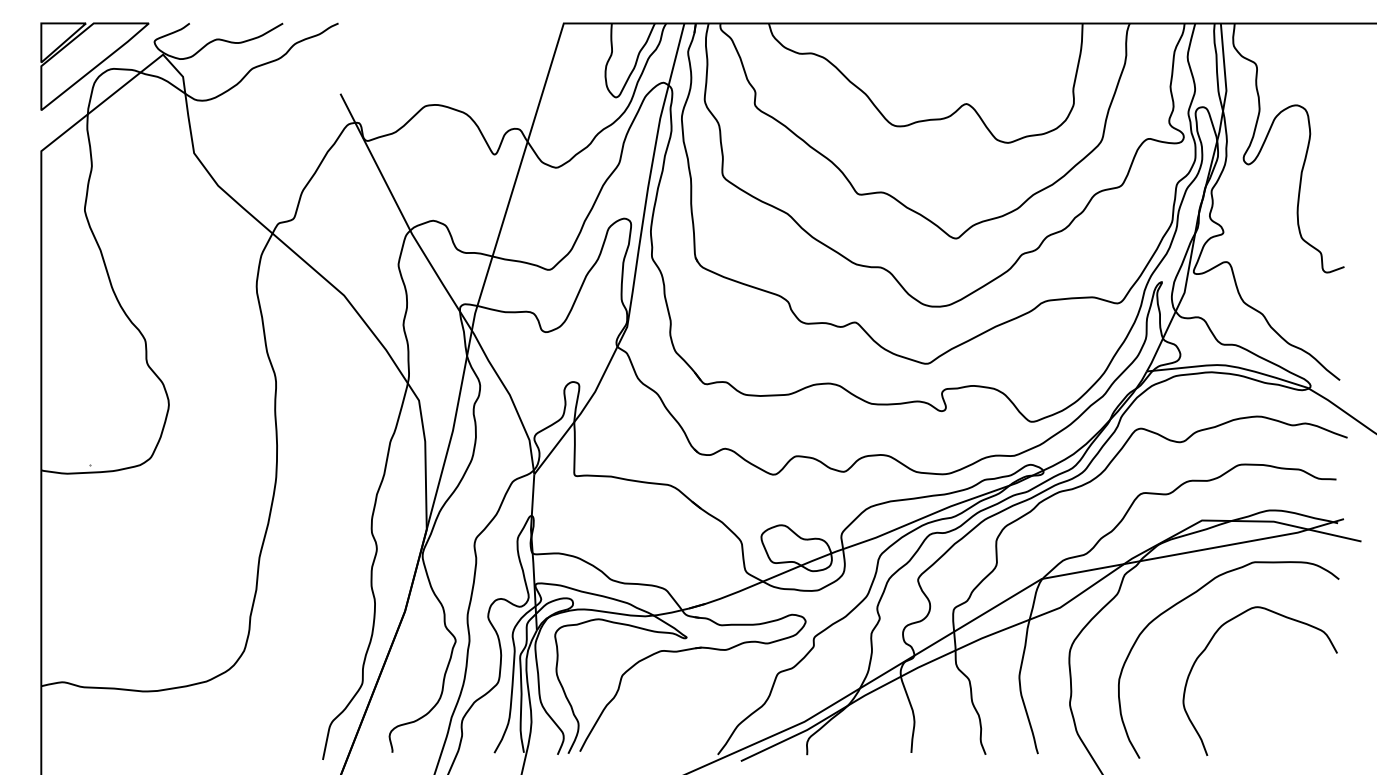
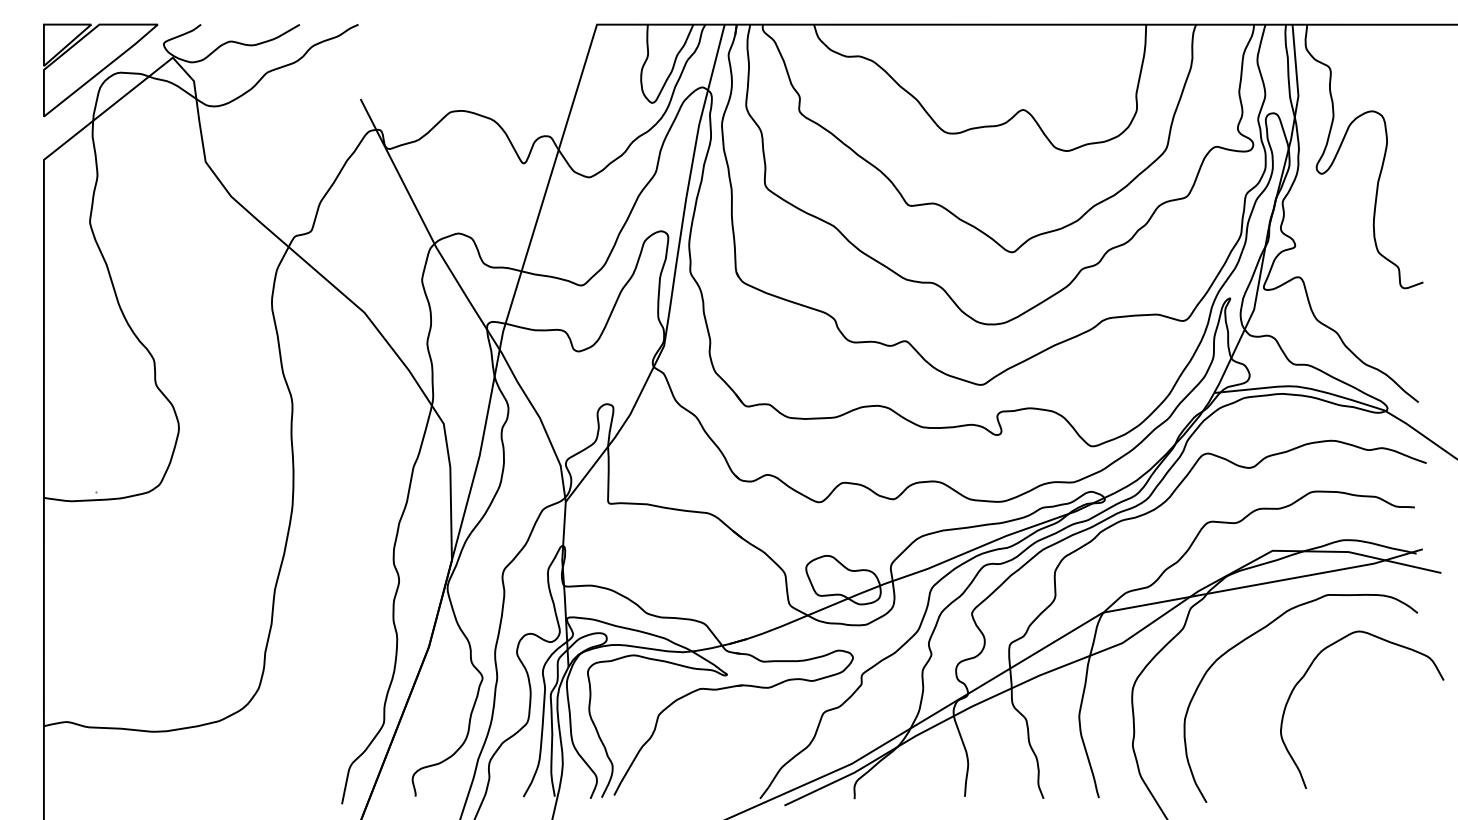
curve: (1208, 645) -> (1307, 672), moved

